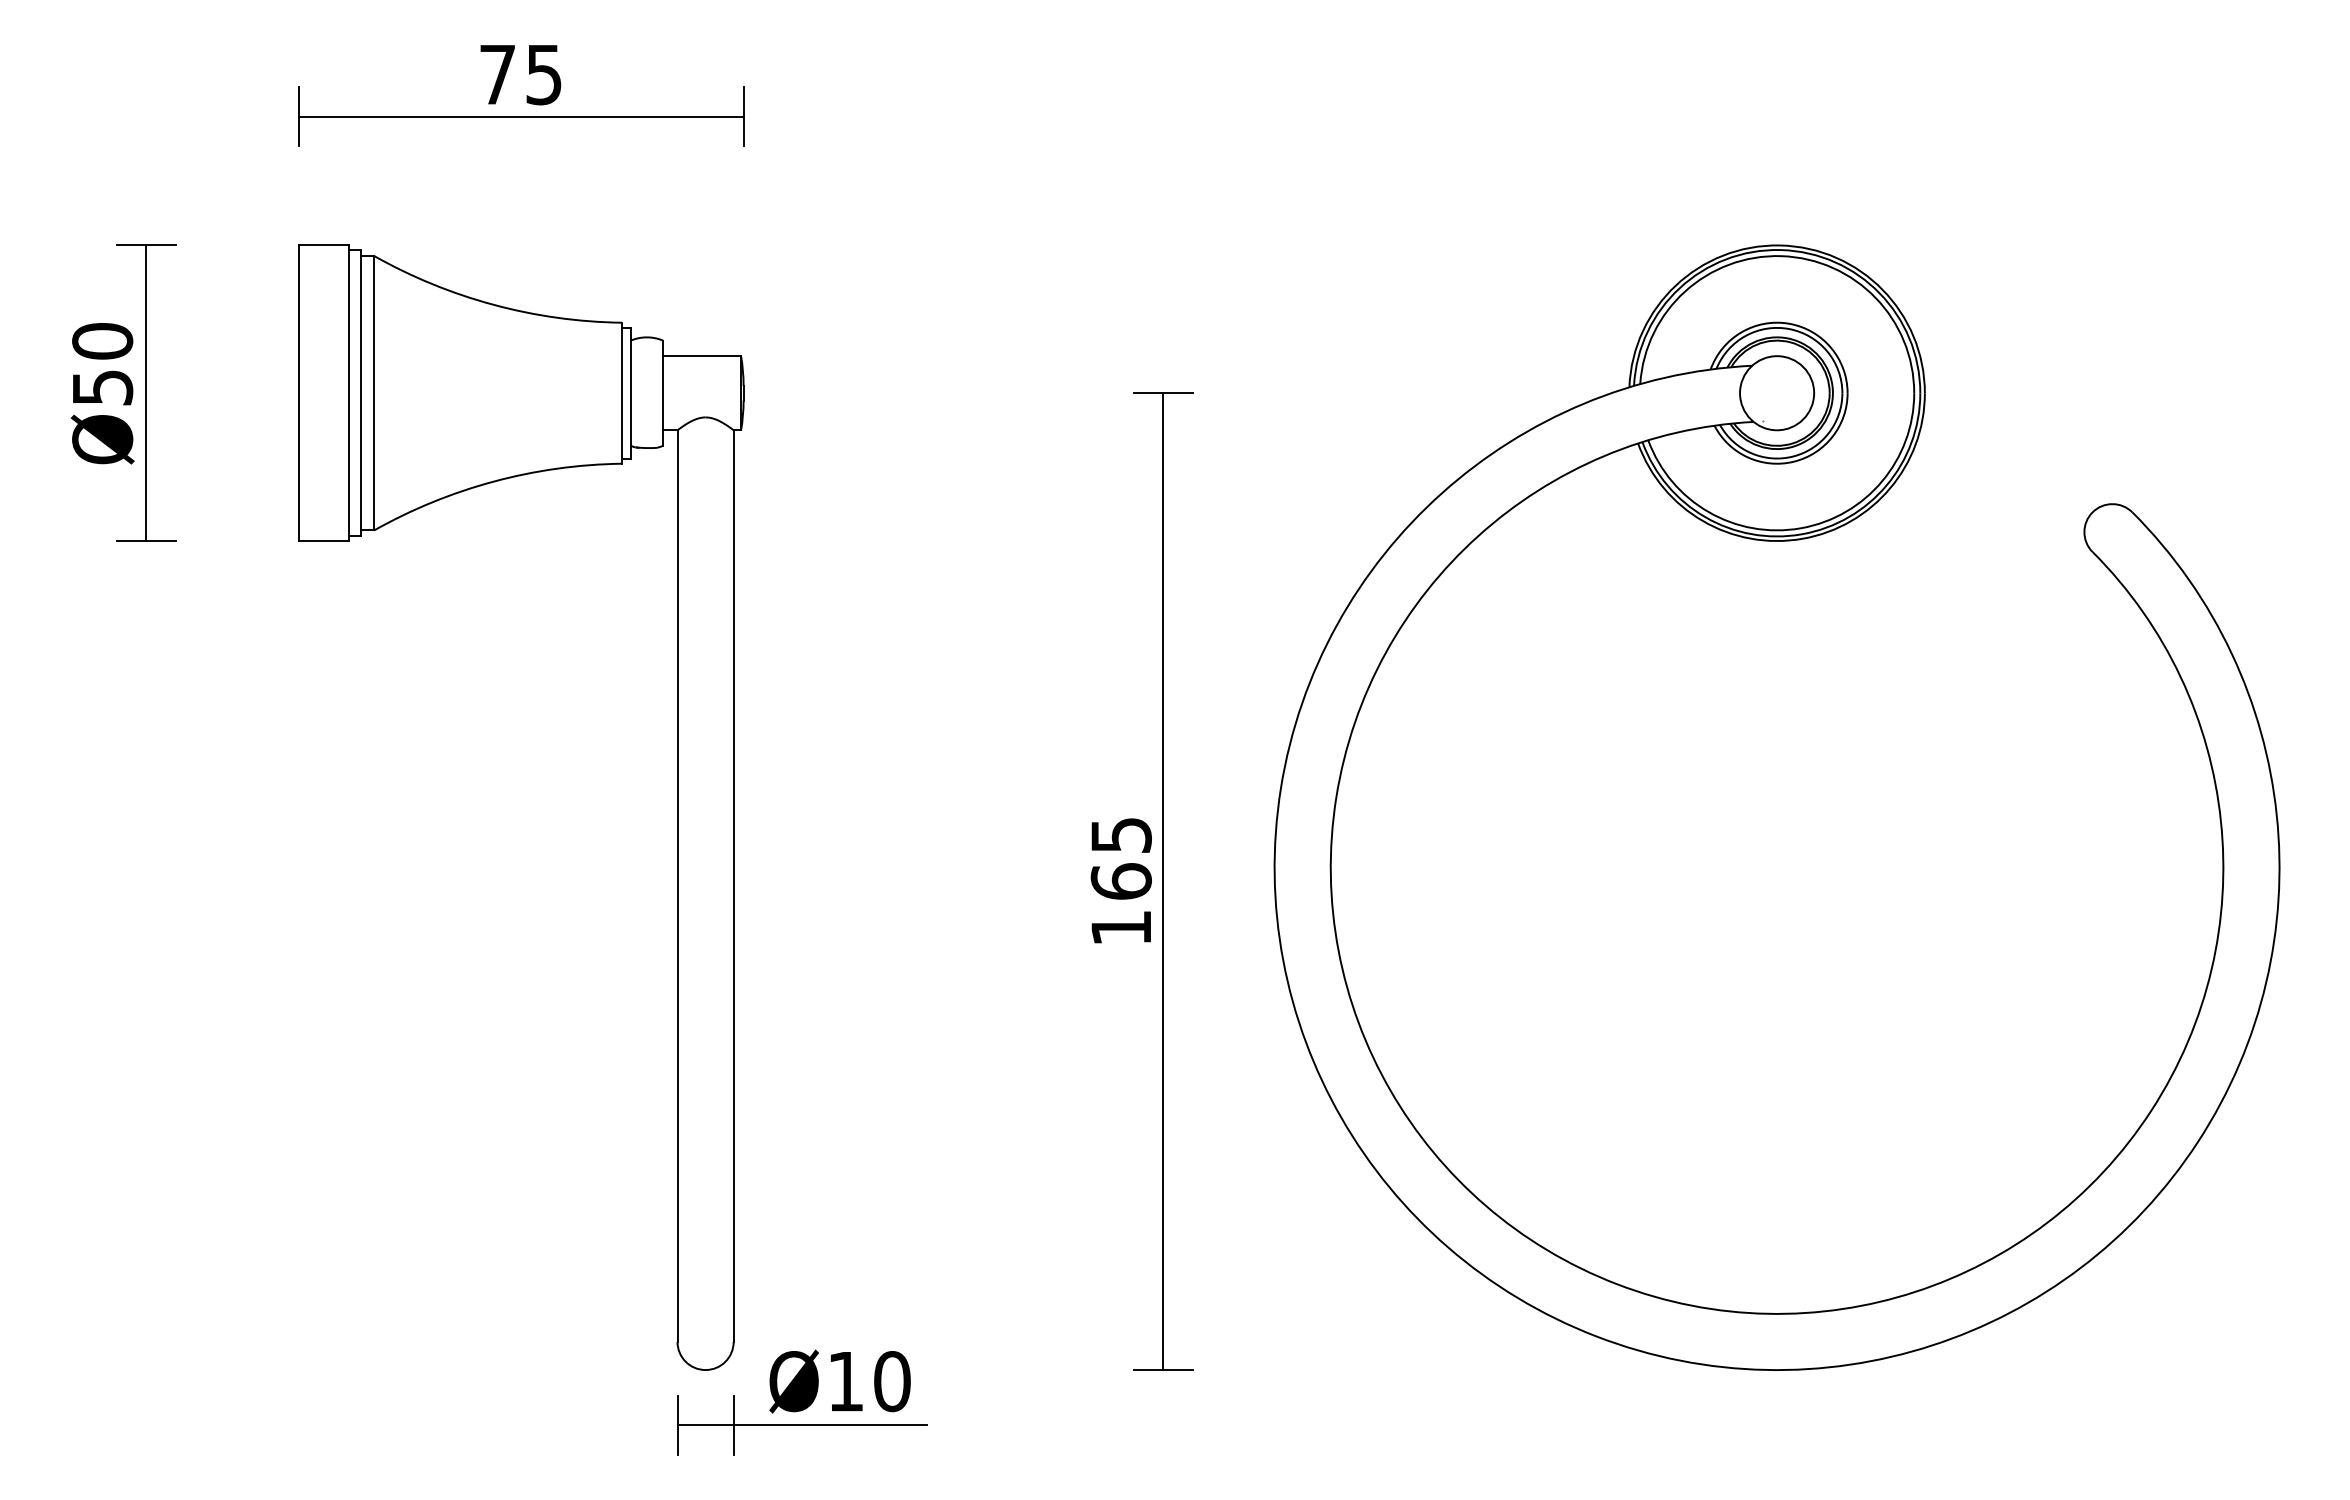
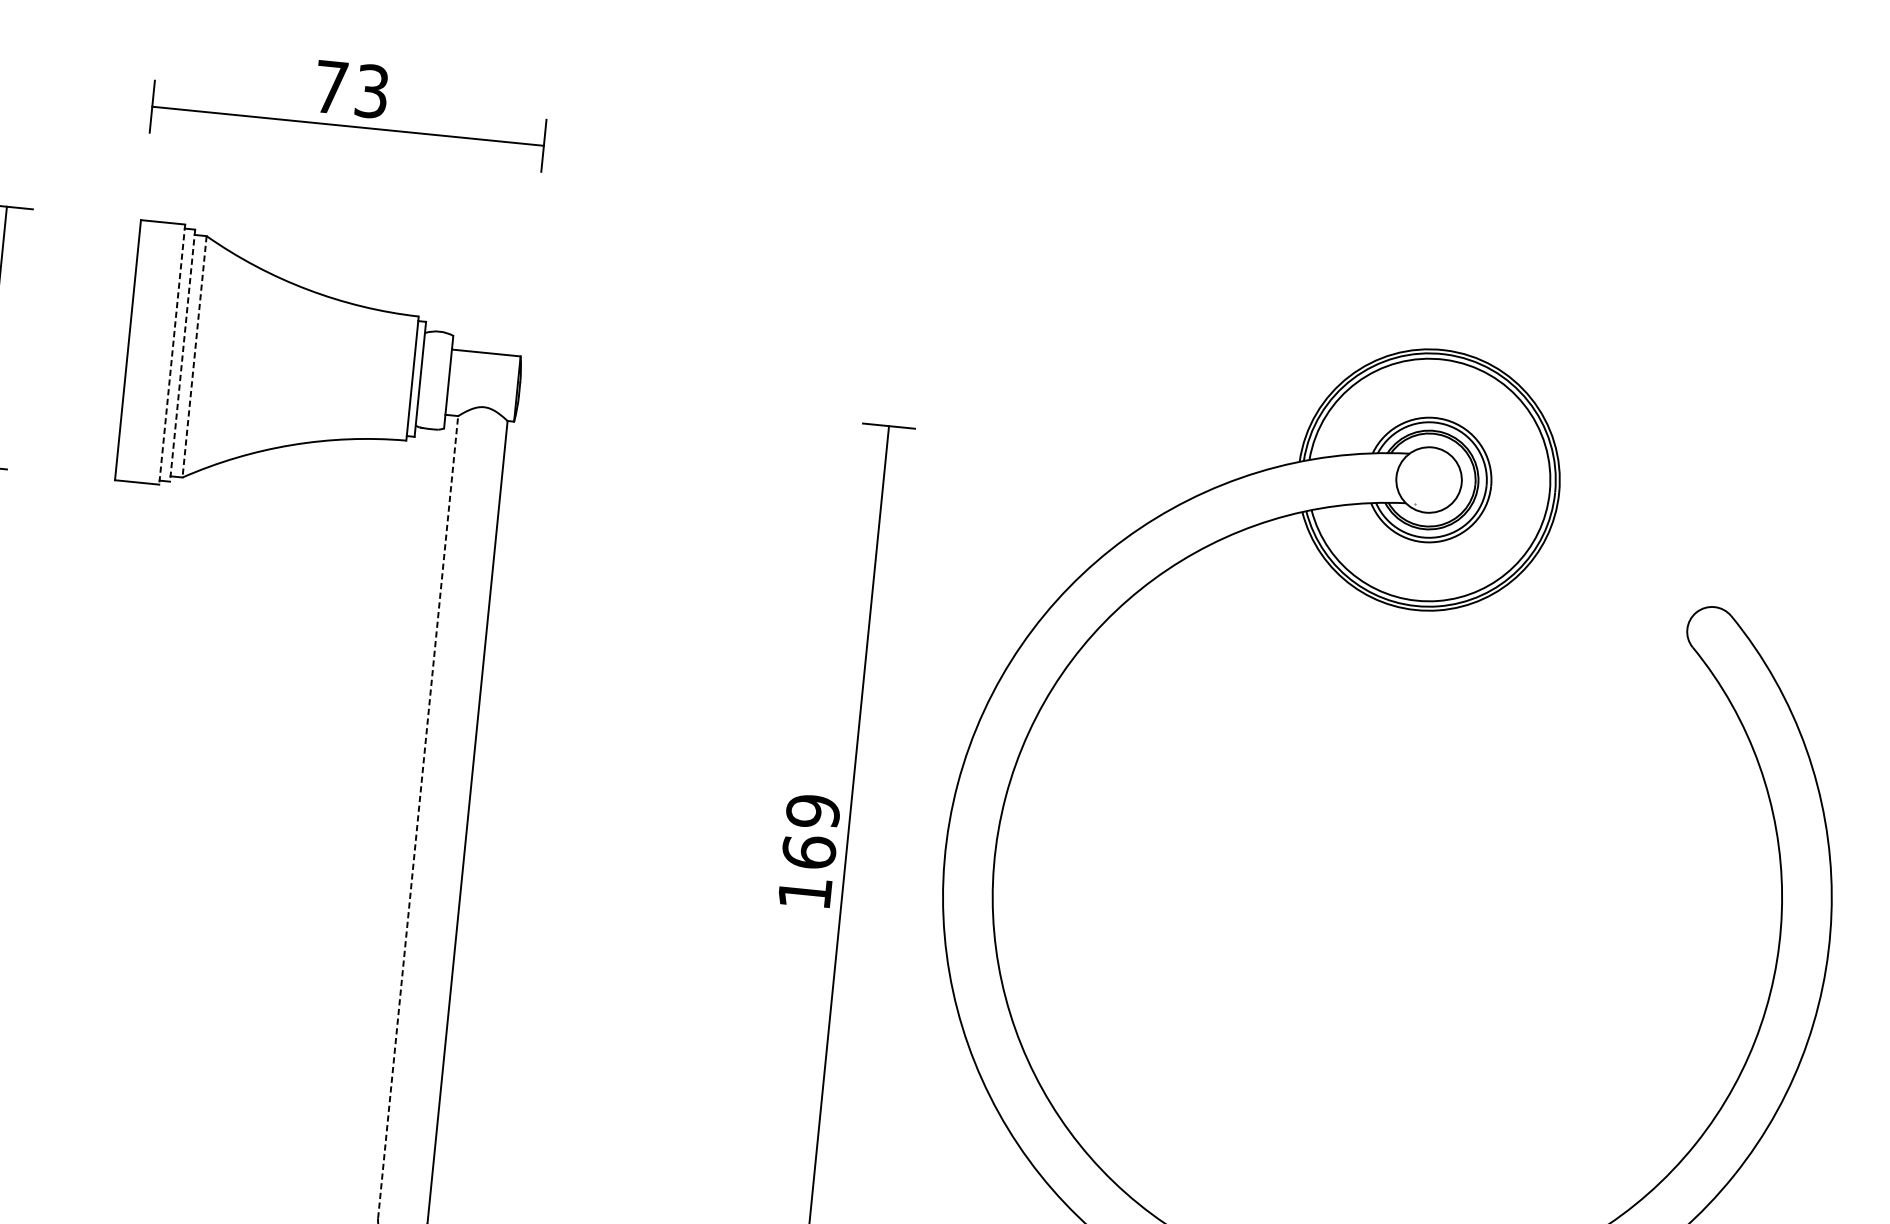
text: (544, 74) -> (372, 91), 75 -> 73
line: (348, 393) -> (171, 354), solid -> dashed
line: (360, 393) -> (182, 355), solid -> dashed
line: (374, 393) -> (194, 357), solid -> dashed
text: (1120, 835) -> (812, 811), 165 -> 169
line: (677, 886) -> (418, 817), solid -> dashed

